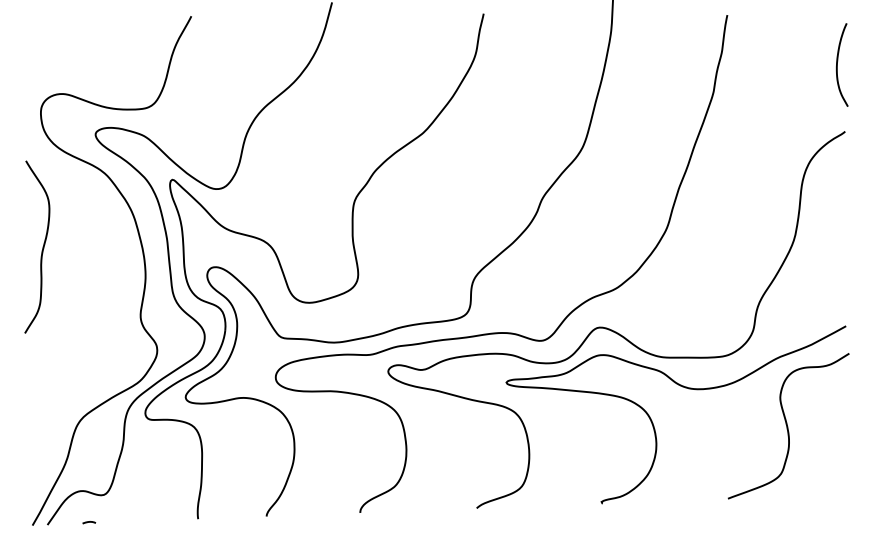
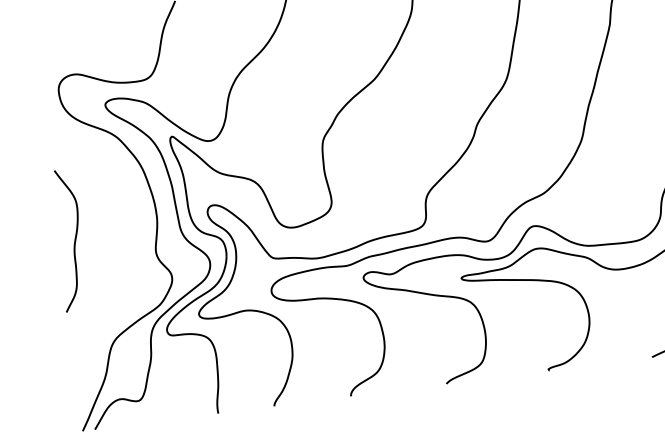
curve: (42, 246) -> (74, 239), moved
curve: (89, 522) -> (129, 424), removed

